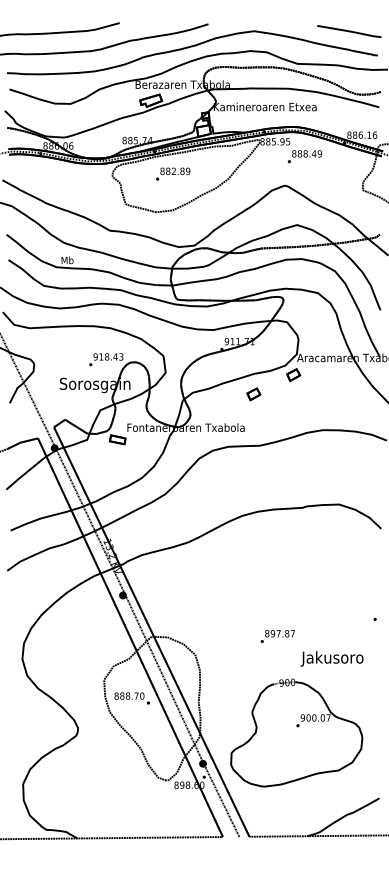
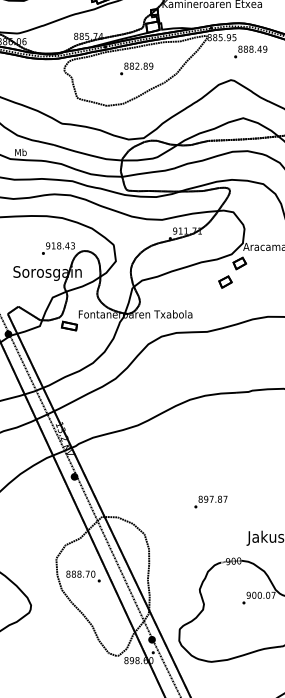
text: (173, 173) -> (137, 68), moved
part: (253, 394) -> (225, 282), moved
text: (277, 636) -> (210, 502), moved

